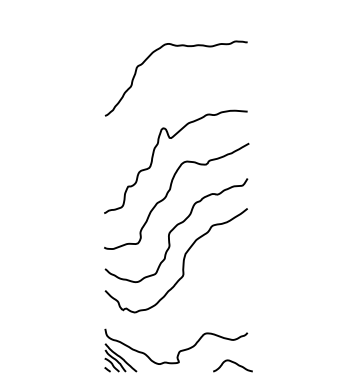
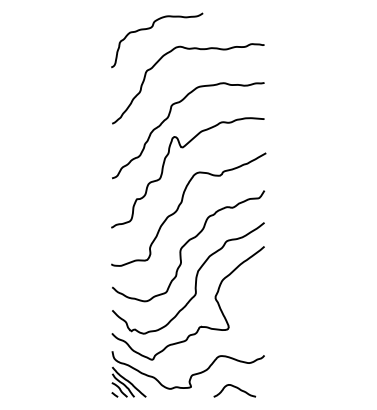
curve: (141, 26) -> (151, 28), added
curve: (157, 111) -> (168, 118), added
curve: (186, 305) -> (199, 326), added
curve: (234, 363) -> (236, 388), moved

